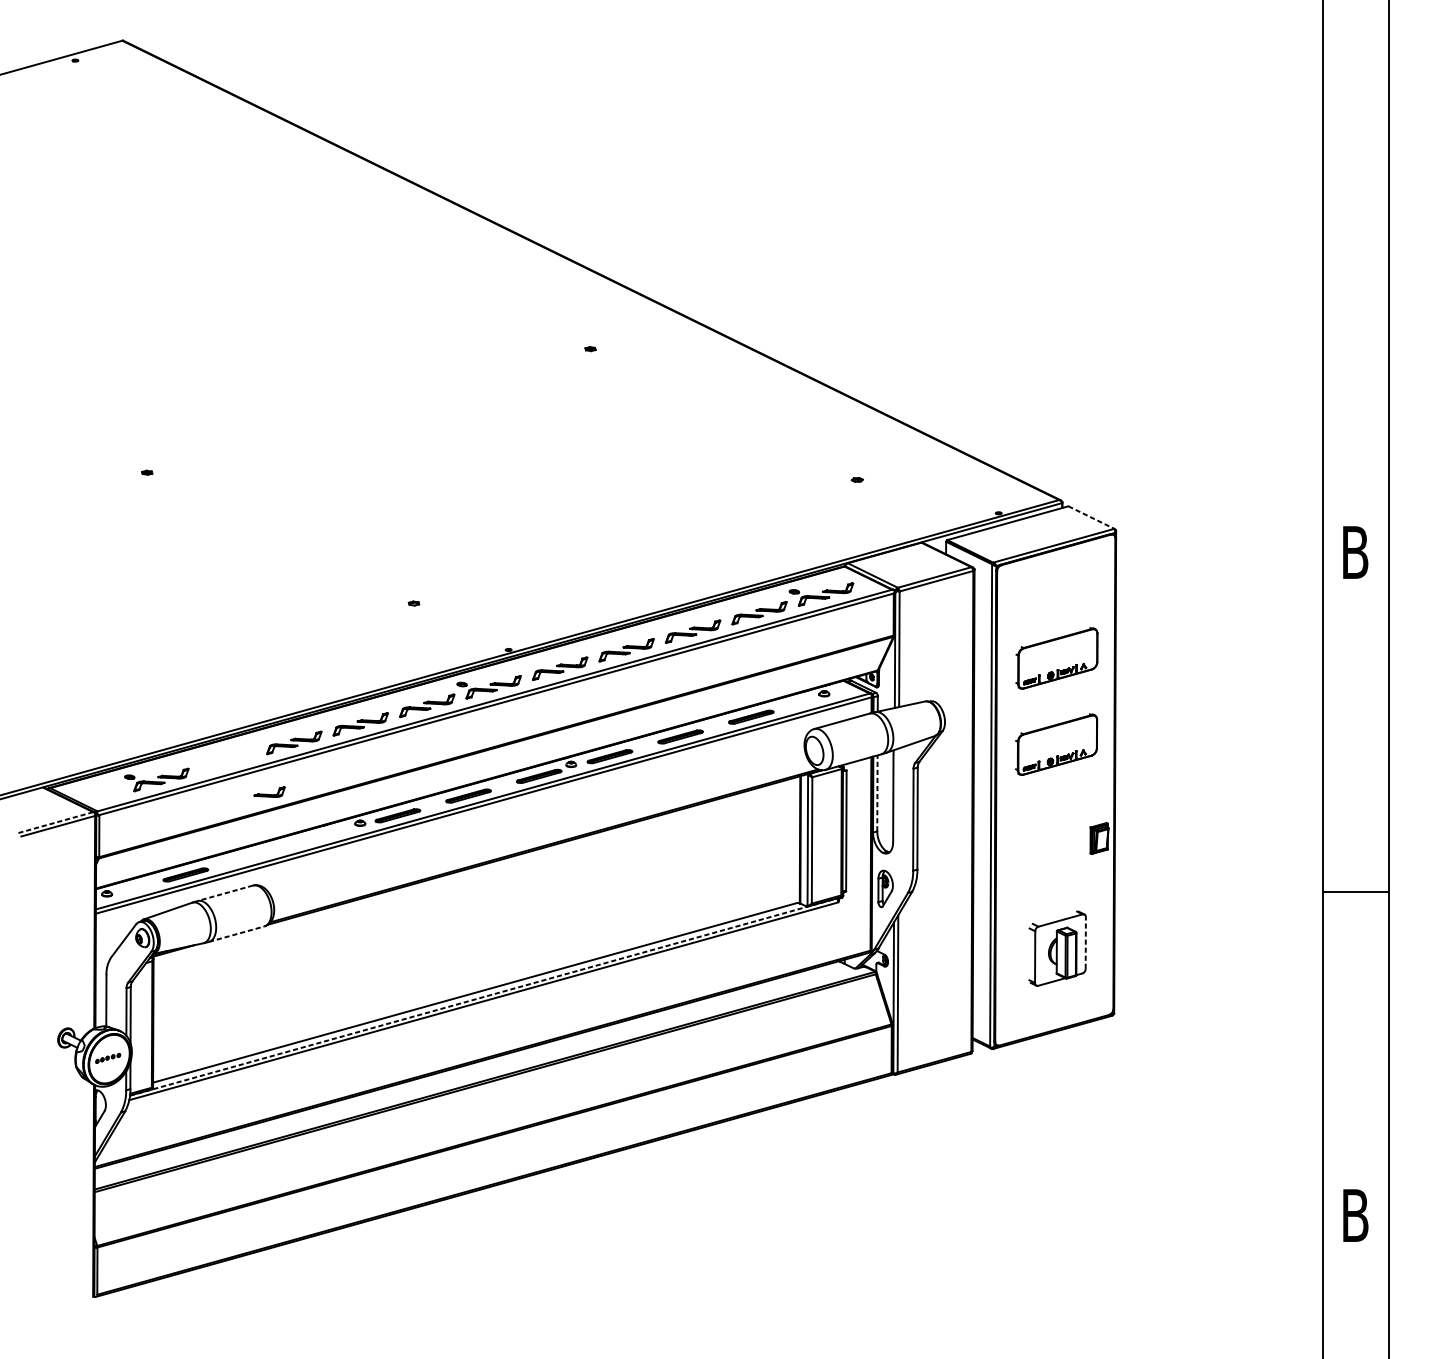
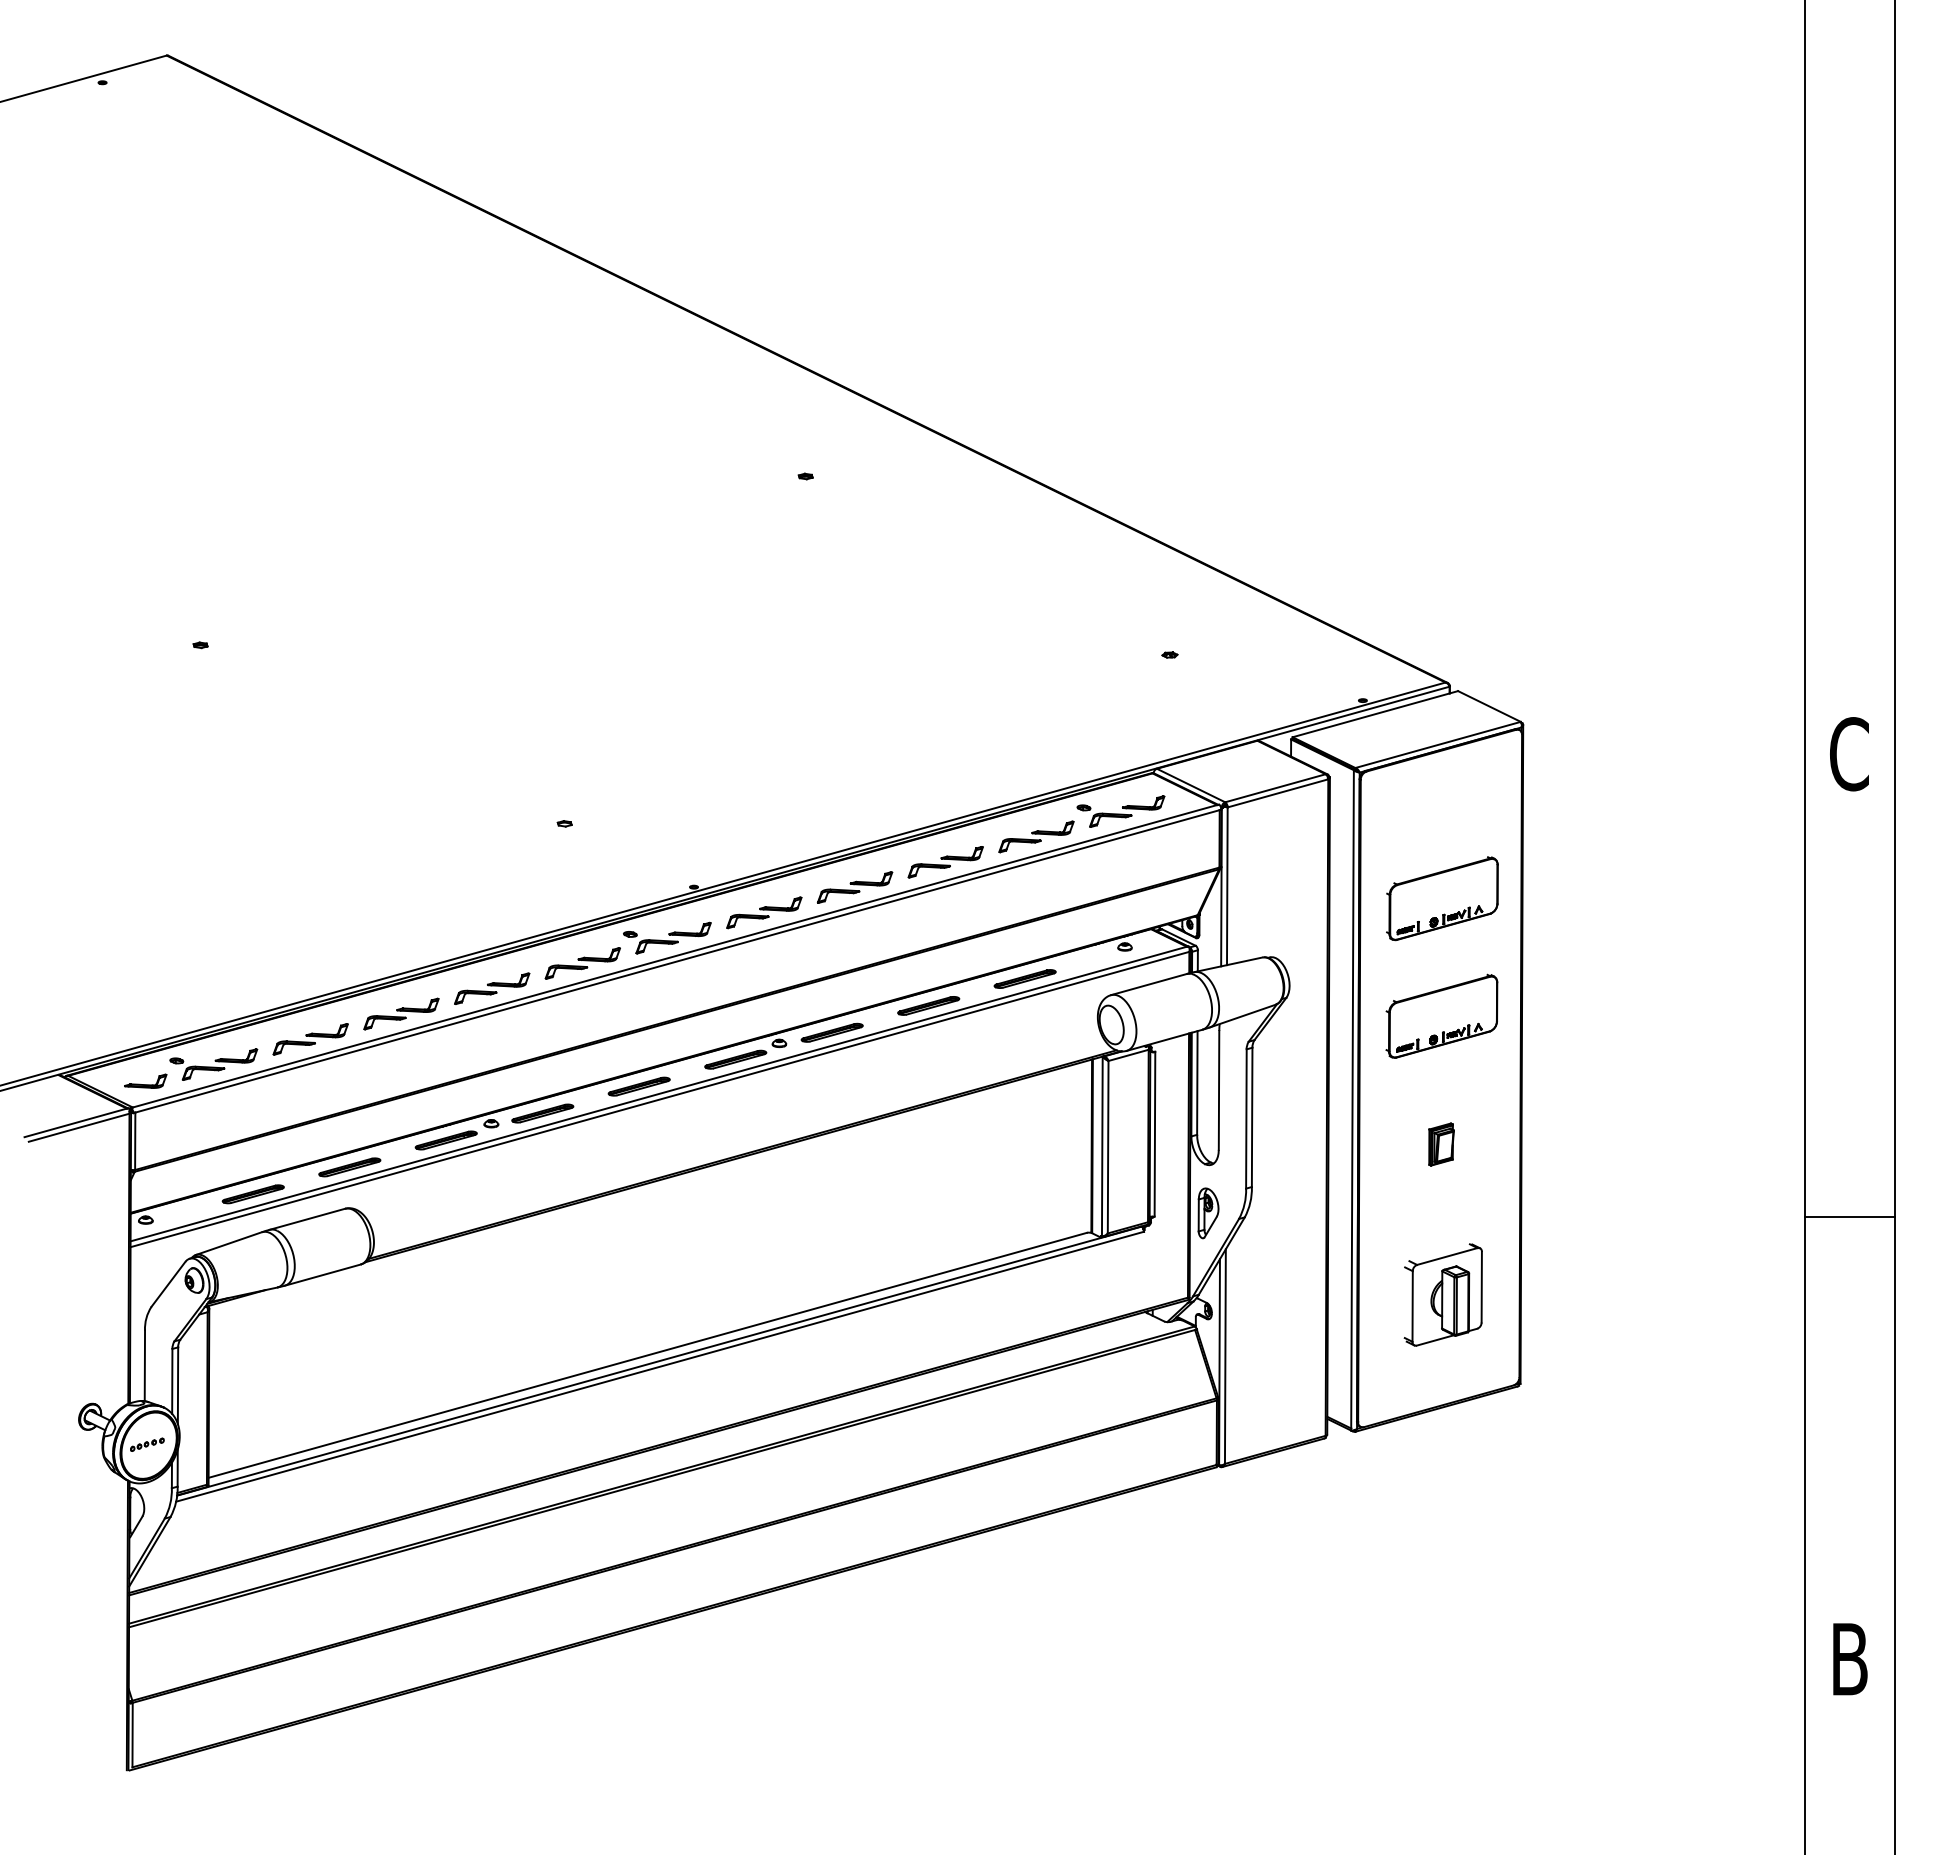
line: (1091, 517) -> (1489, 706), dashed -> solid
text: (1355, 552) -> (1849, 754), B -> C
part: (227, 761) -> (310, 1039), added
part: (269, 791) -> (145, 1080), moved
line: (877, 793) -> (1197, 1082), dashed -> solid
line: (55, 823) -> (75, 1123), dashed -> solid
part: (326, 835) -> (445, 1140), added
part: (1099, 838) -> (1441, 1144), moved
part: (256, 855) -> (349, 1167), added
line: (224, 893) -> (306, 1219), dashed -> solid
line: (237, 933) -> (323, 1274), dashed -> solid
line: (1085, 942) -> (1481, 1286), dashed -> solid
line: (483, 997) -> (659, 1361), dashed -> solid

